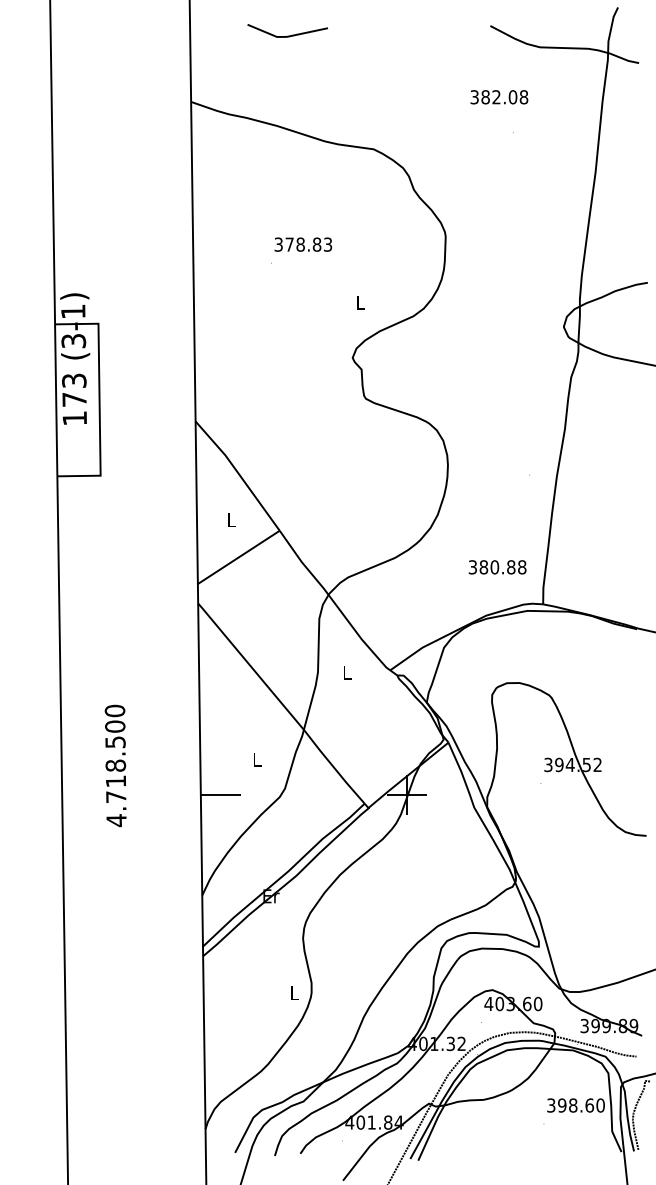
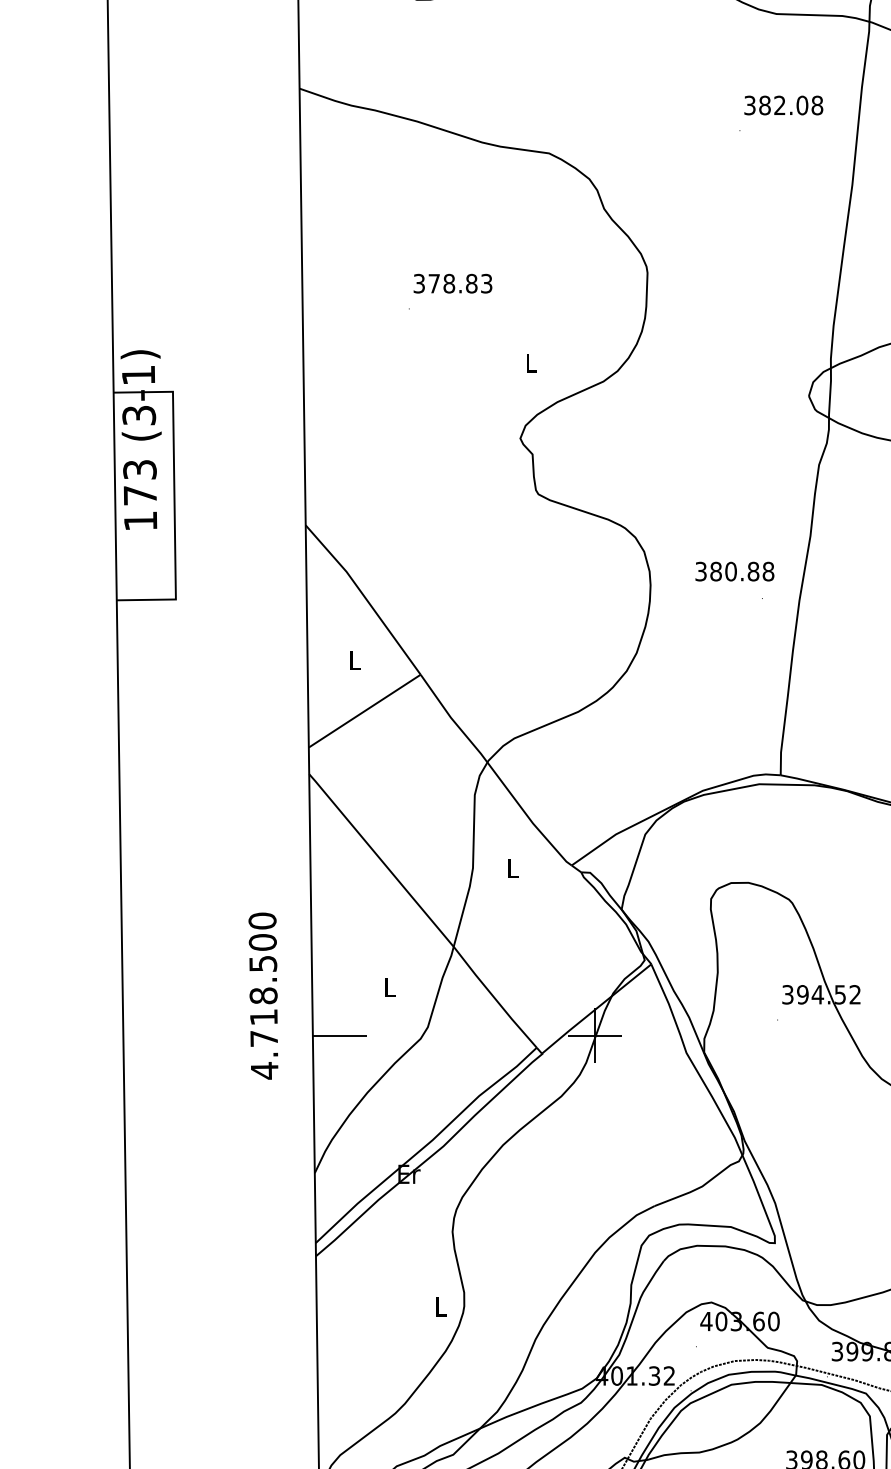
text: (499, 97) -> (783, 105), moved
text: (497, 567) -> (734, 571), moved
text: (115, 765) -> (263, 995), moved

